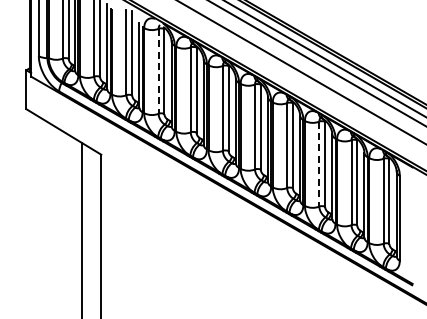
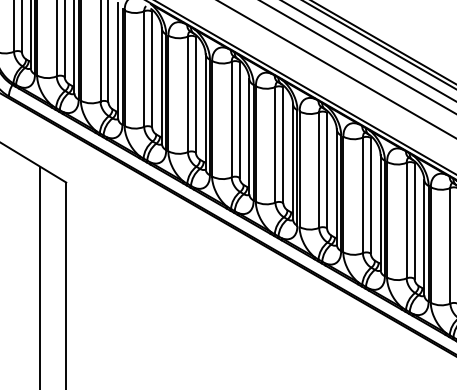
line: (158, 71) -> (144, 69), dashed -> solid
line: (319, 164) -> (363, 195), dashed -> solid

